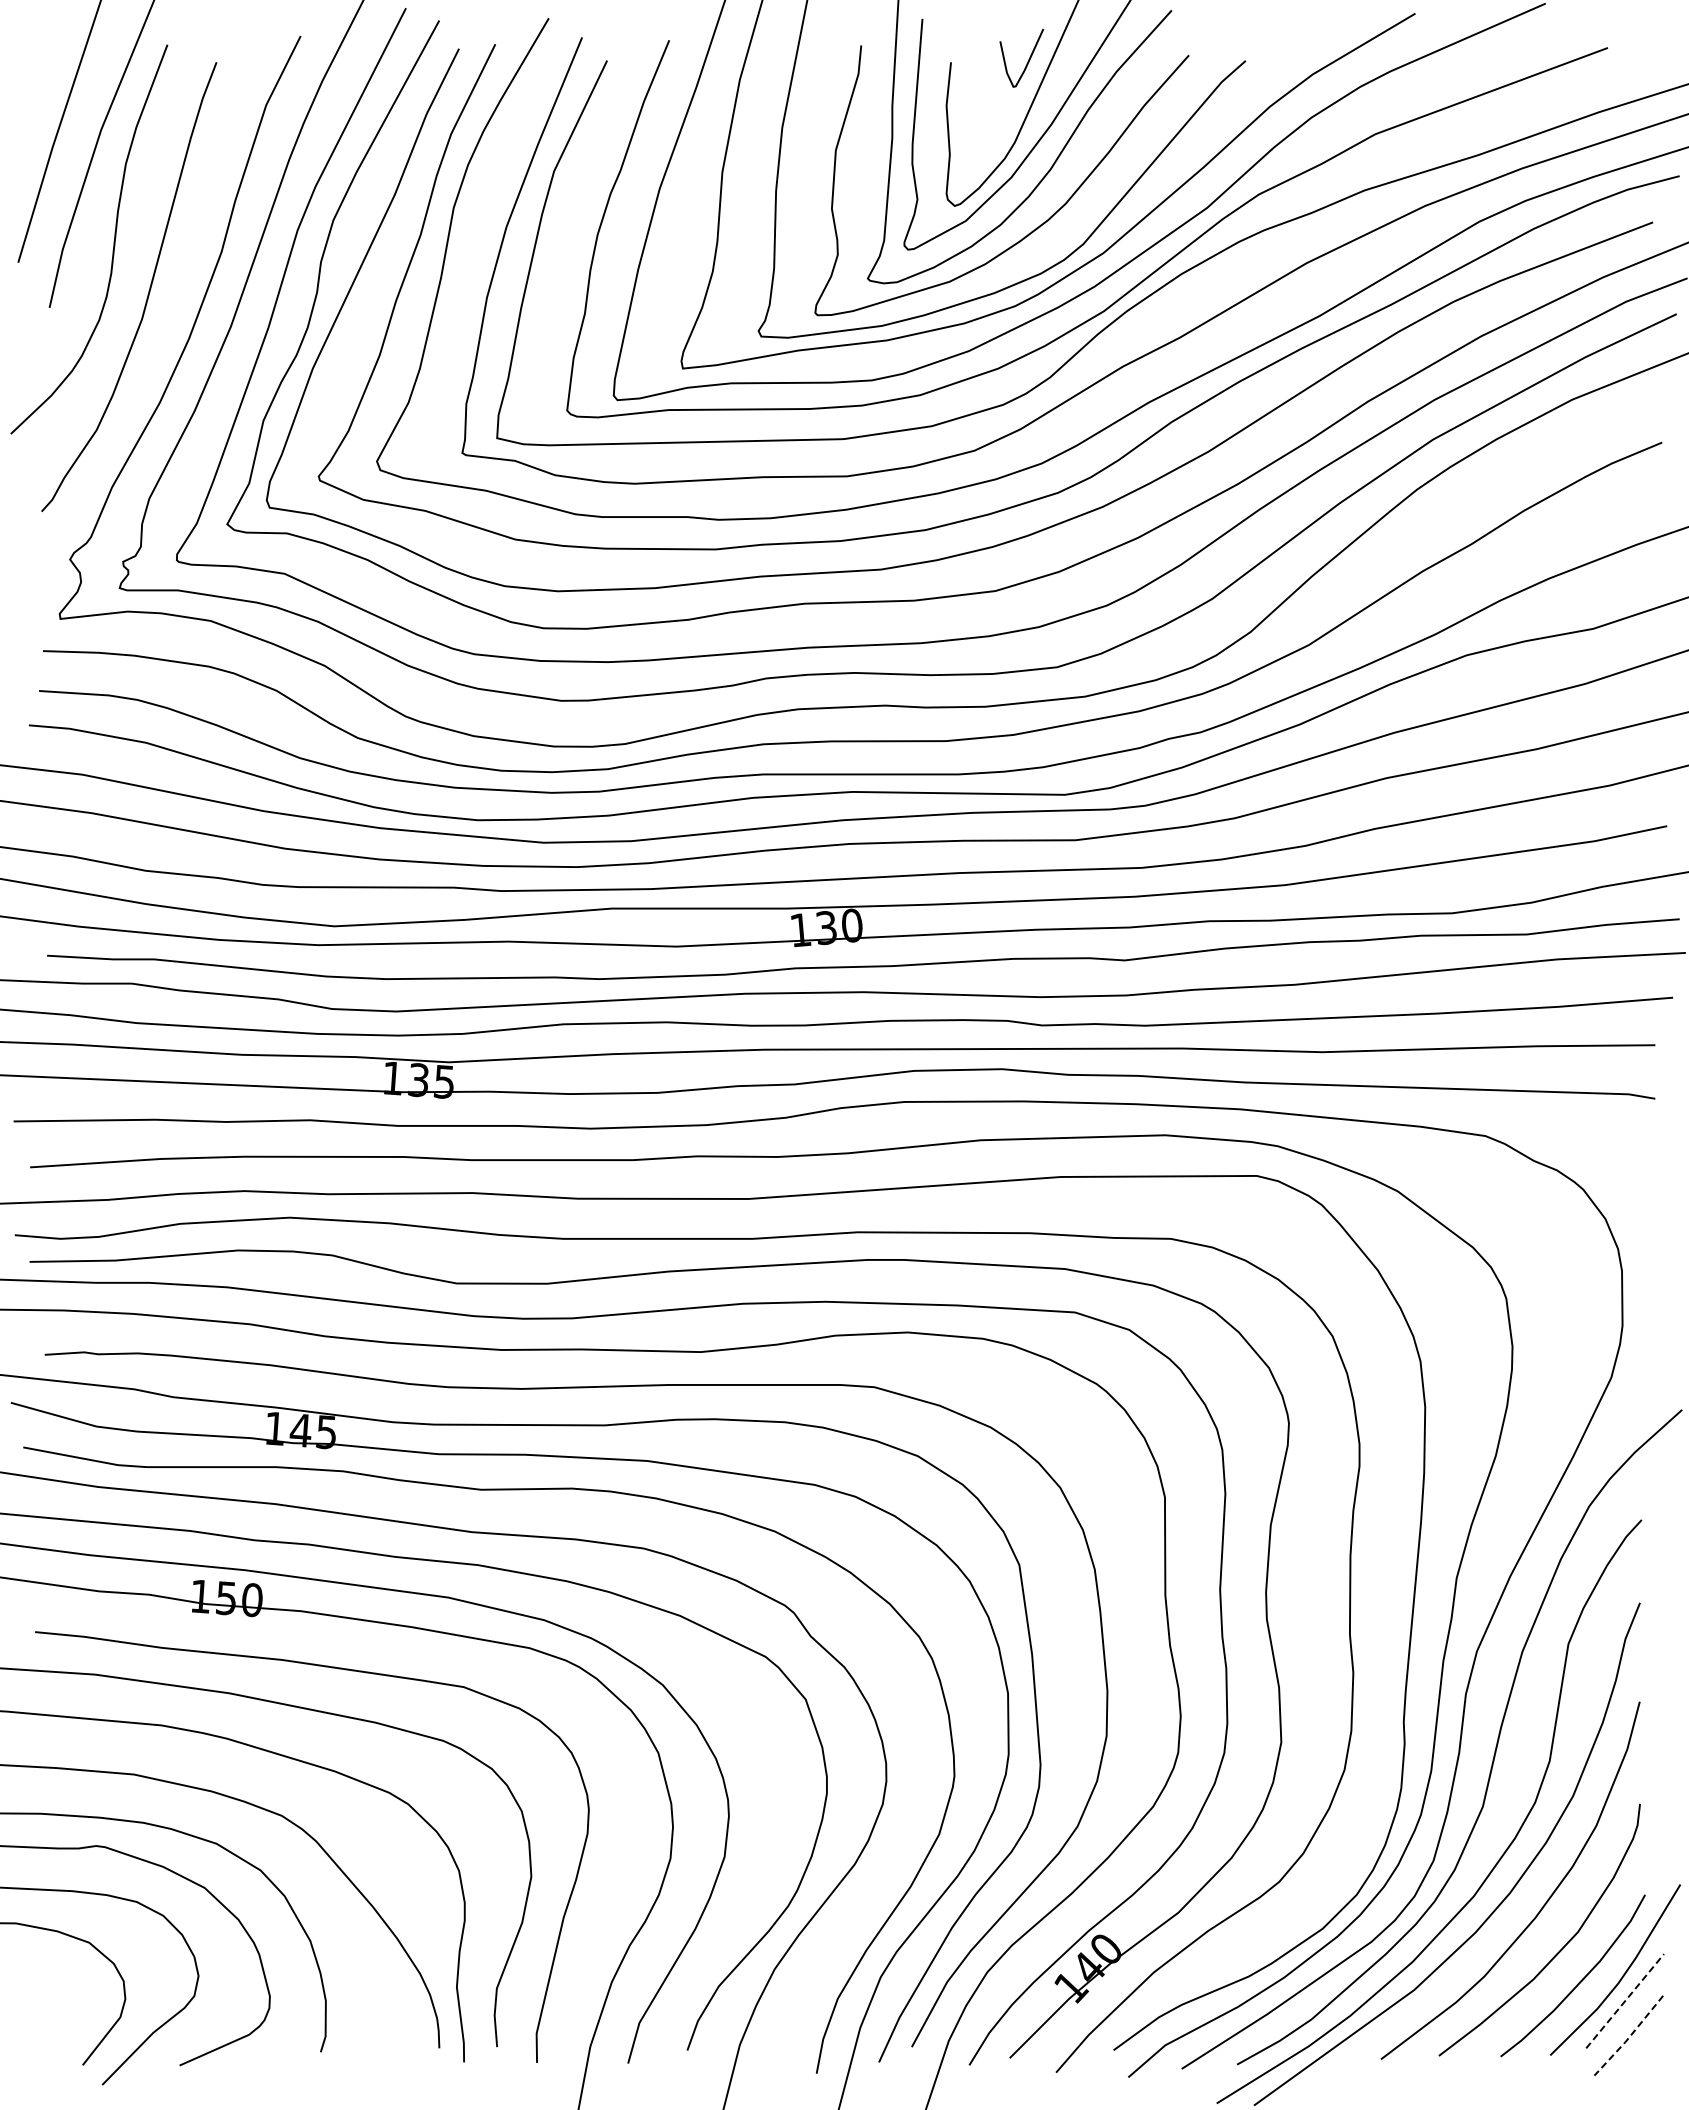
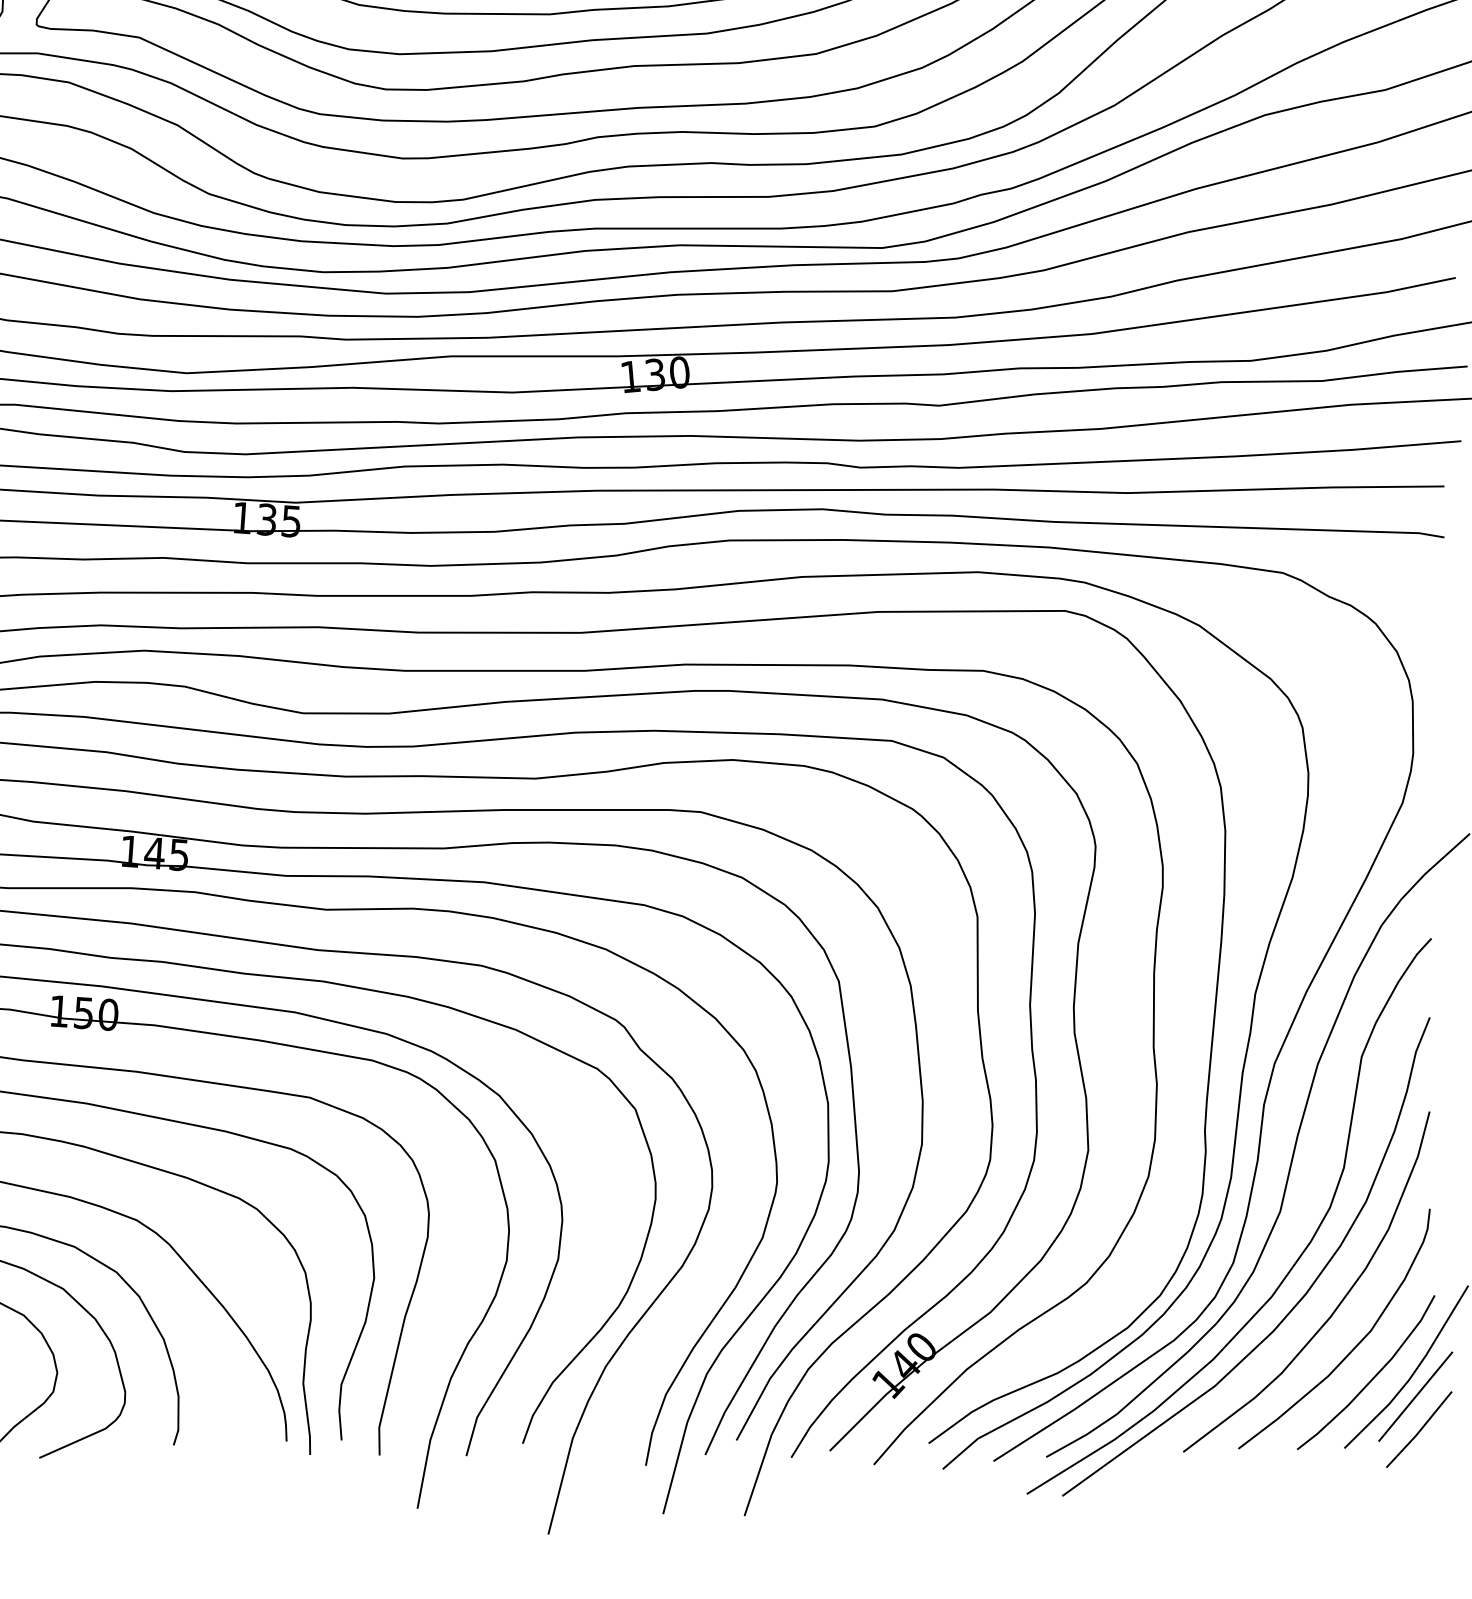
line: (1625, 2000) -> (1416, 1396), dashed -> solid
line: (1629, 2037) -> (1419, 1431), dashed -> solid

